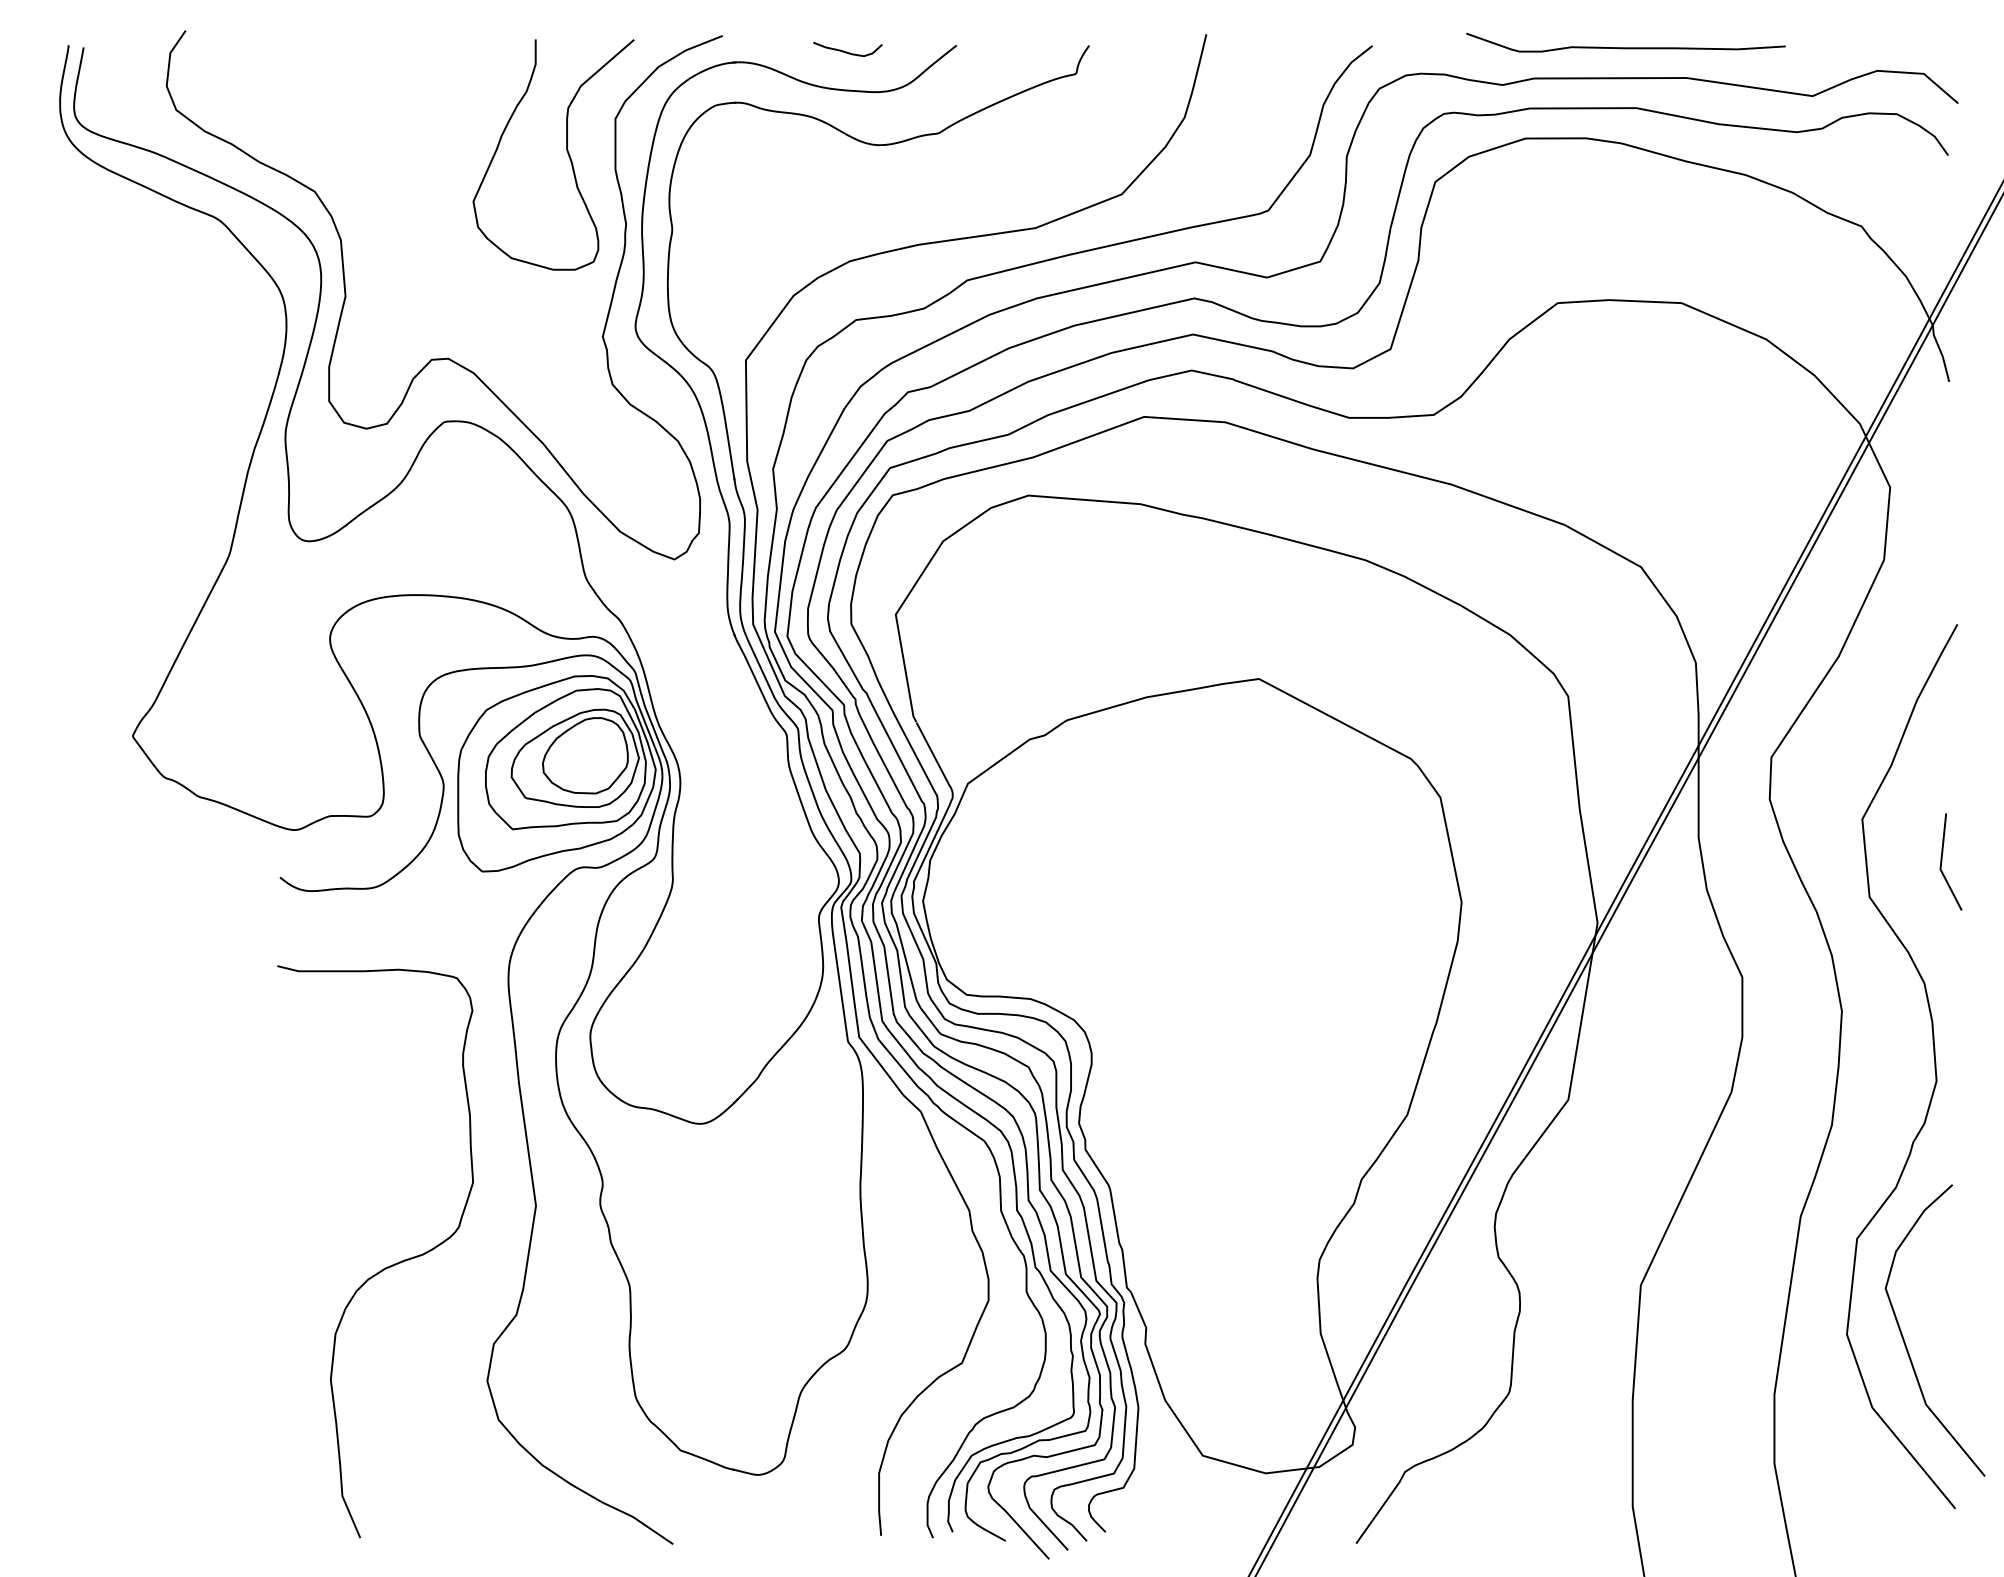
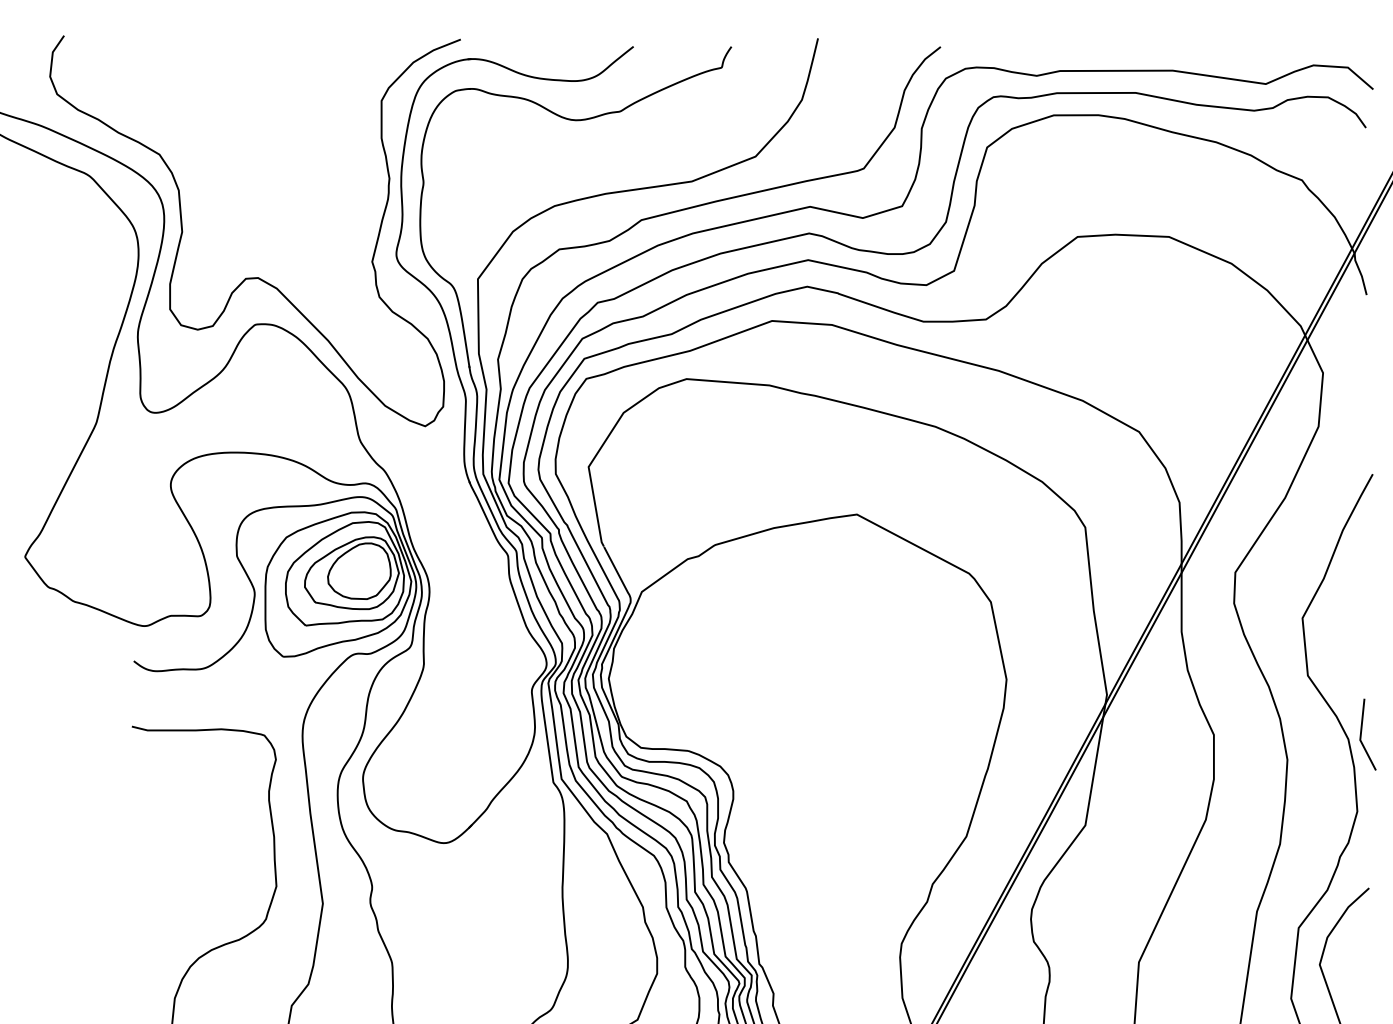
curve: (1625, 47) -> (1127, 48), removed
curve: (847, 51) -> (552, 51), removed
curve: (566, 151) -> (345, 124), removed
line: (1942, 861) -> (1361, 734), moved

